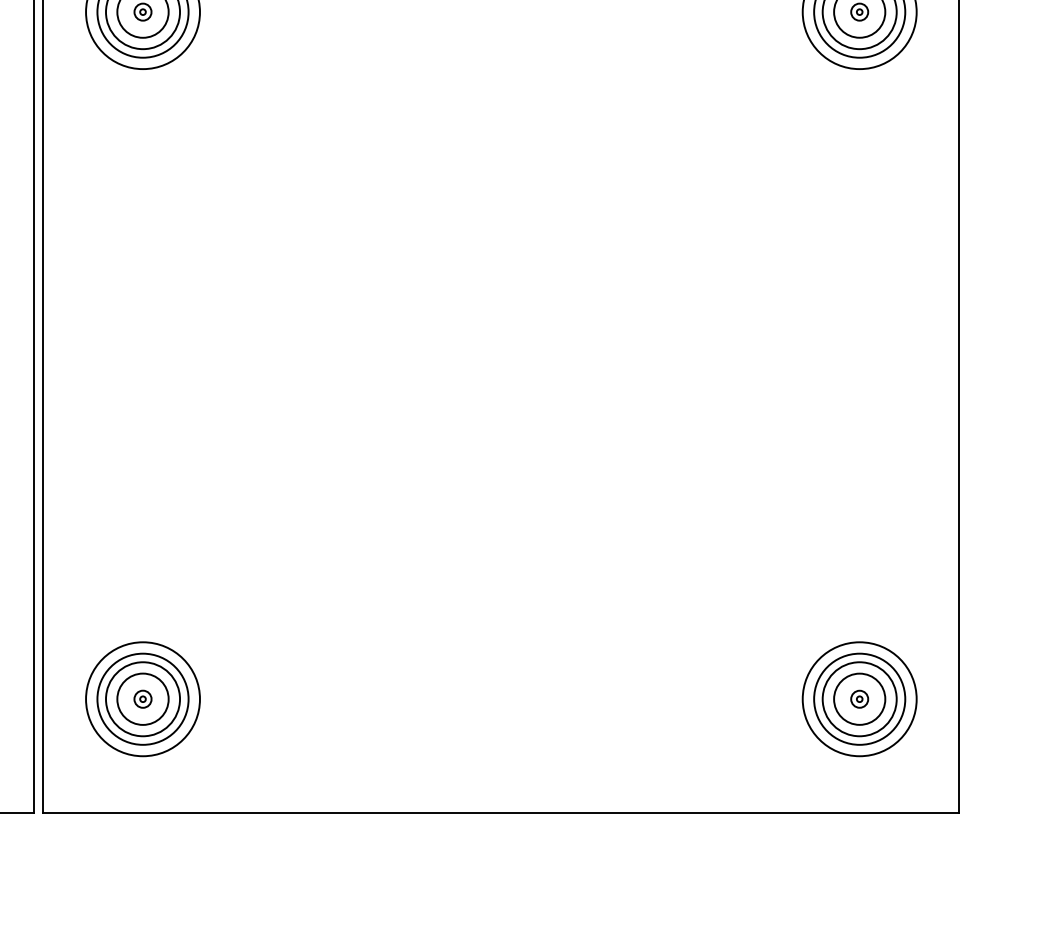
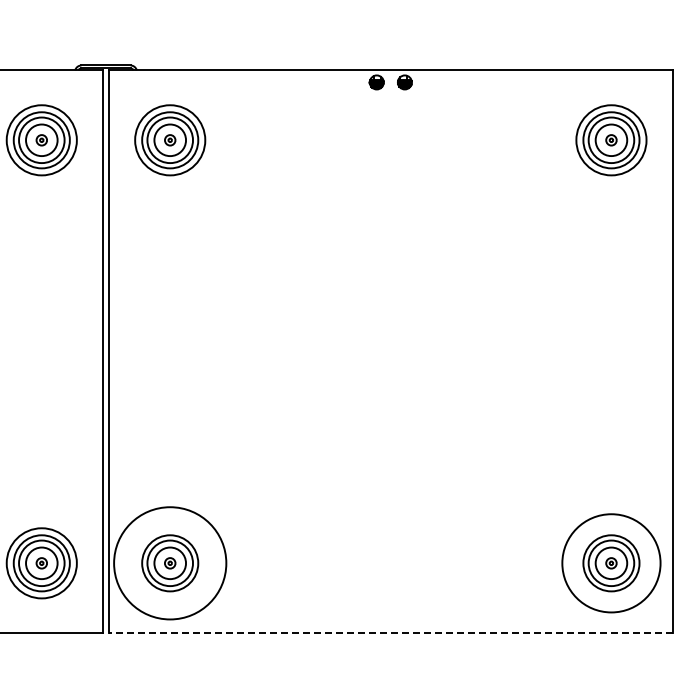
circle: (143, 699) -> (170, 563), size x1.6
circle: (859, 699) -> (611, 563), size x1.4
line: (500, 813) -> (390, 633), solid -> dashed

